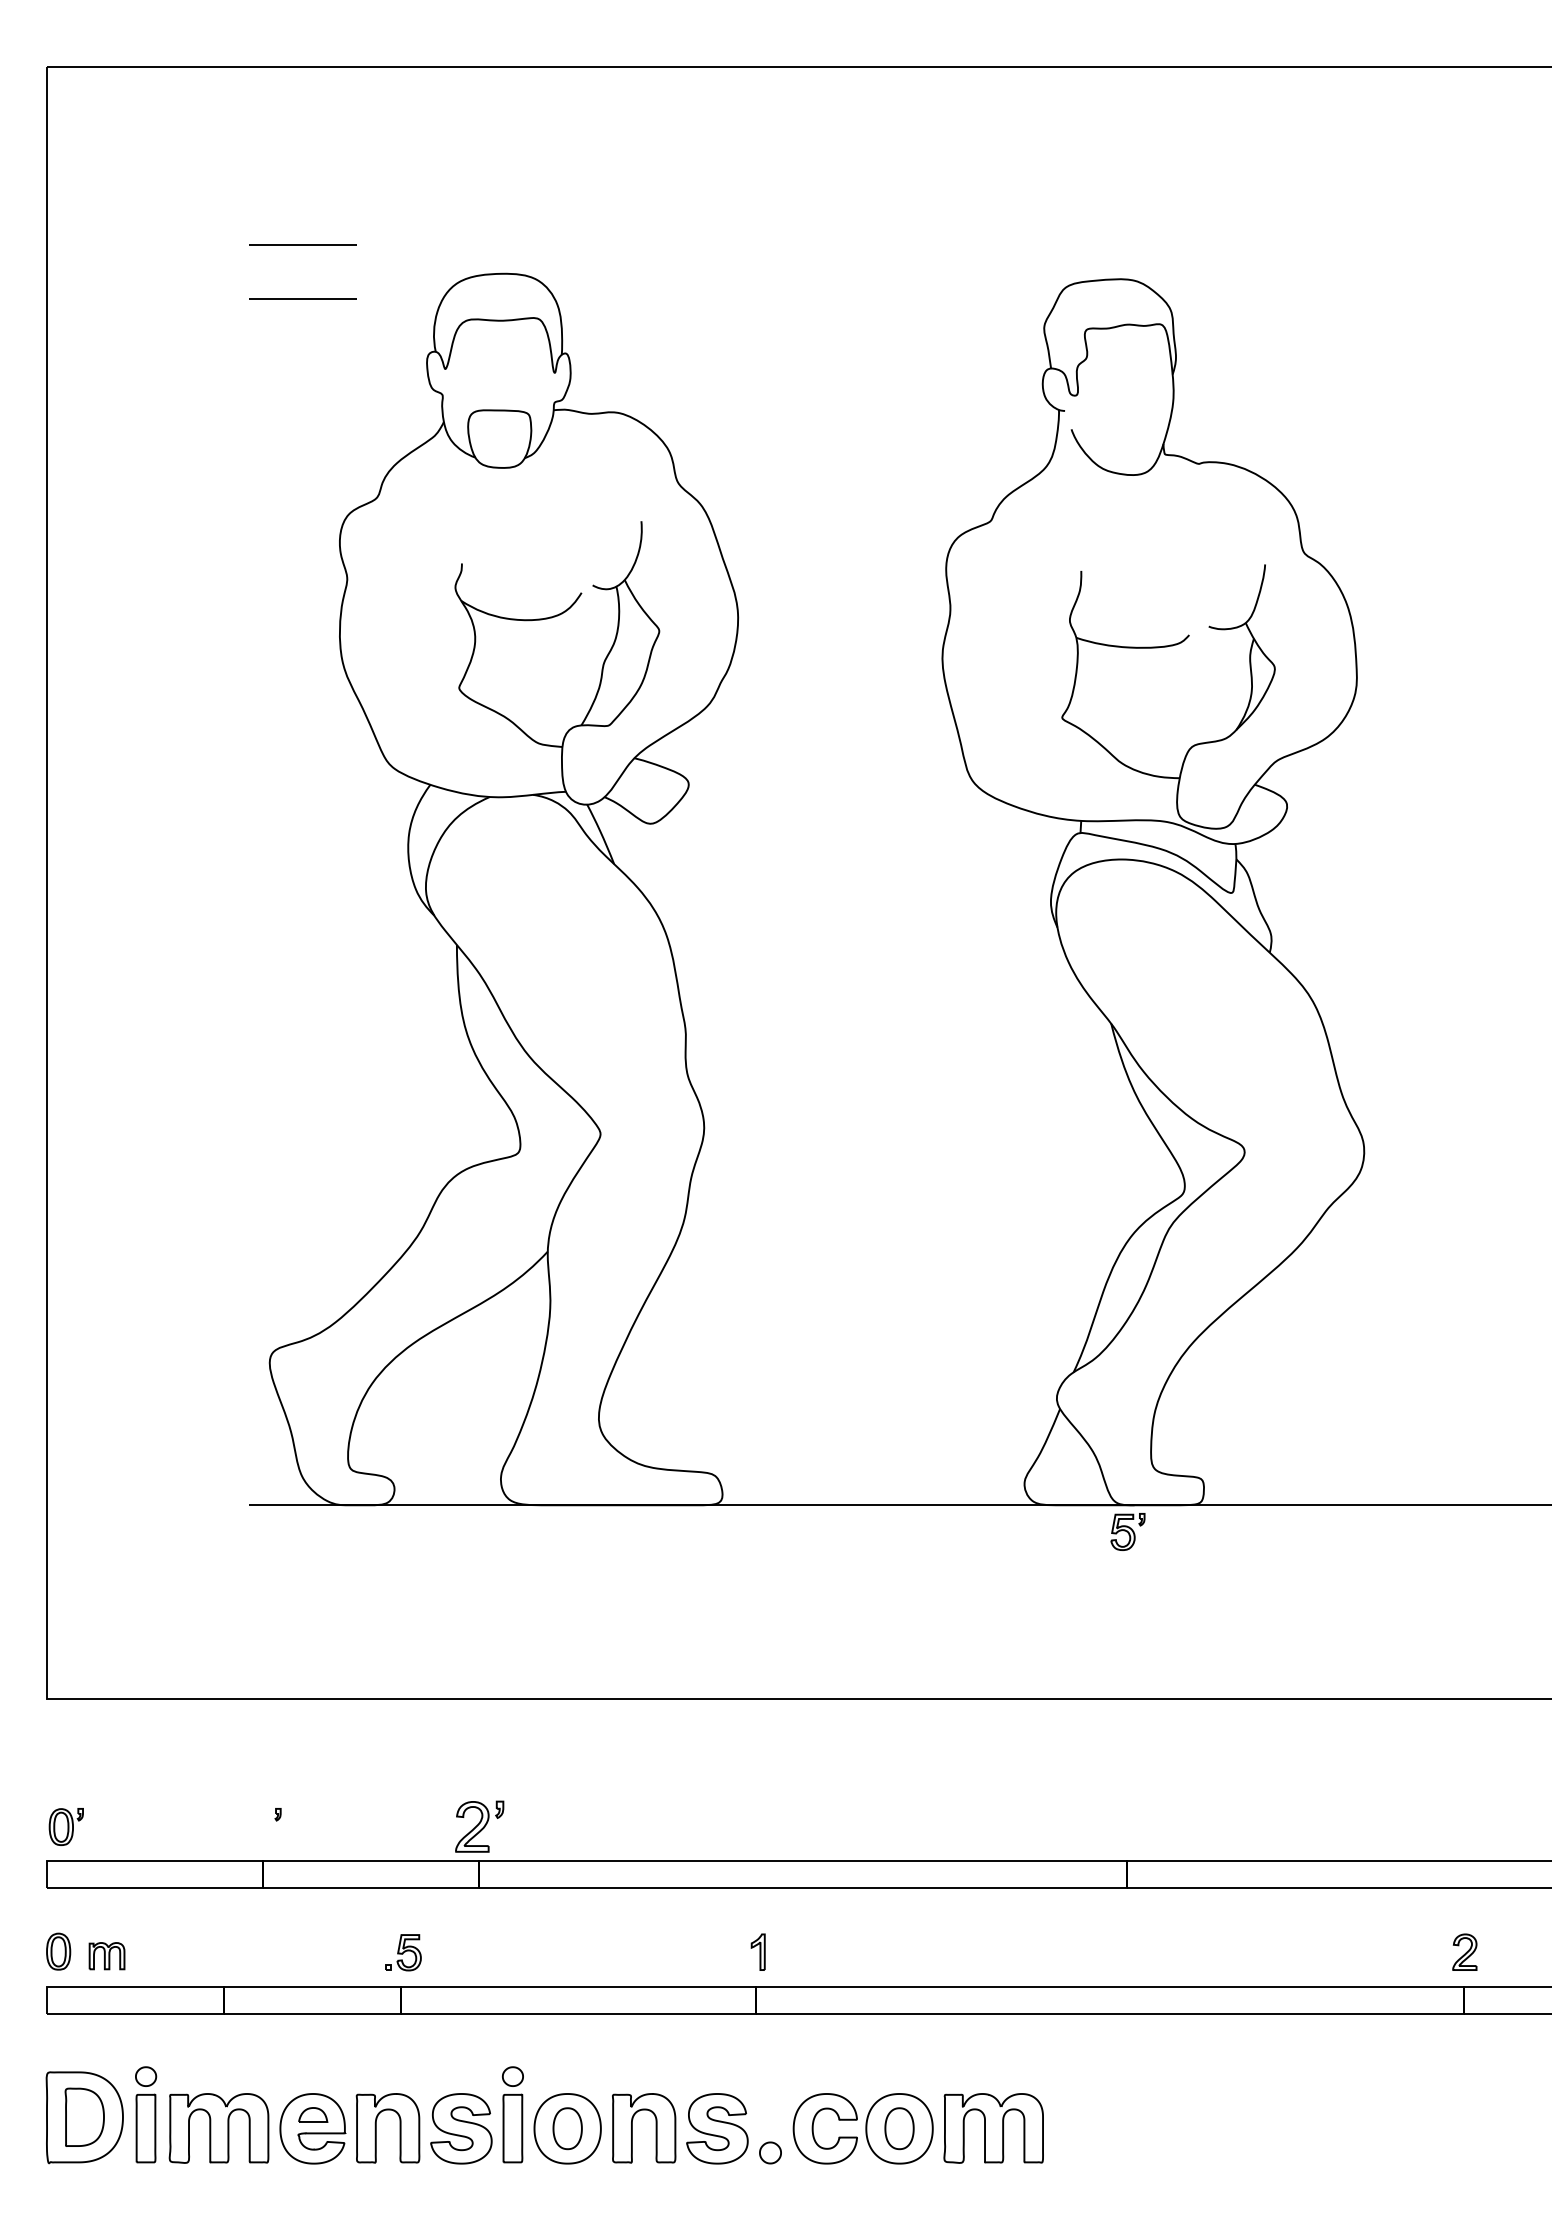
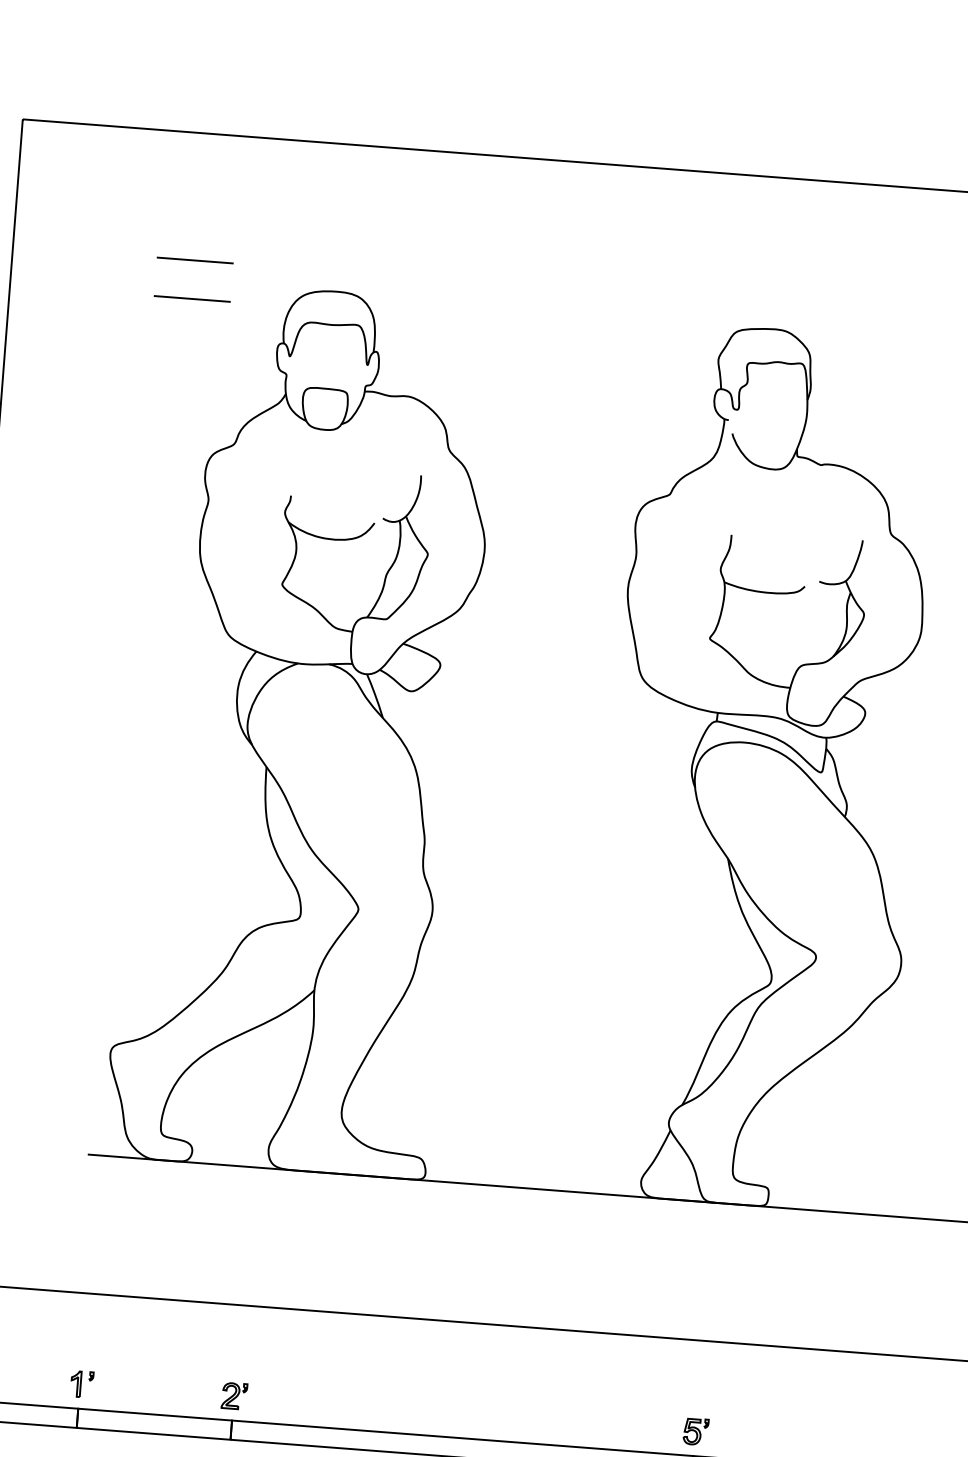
part: (1127, 1531) -> (695, 1431), moved
part: (256, 1826) -> (75, 1383), added
part: (479, 1826) -> (234, 1395), size x0.71

